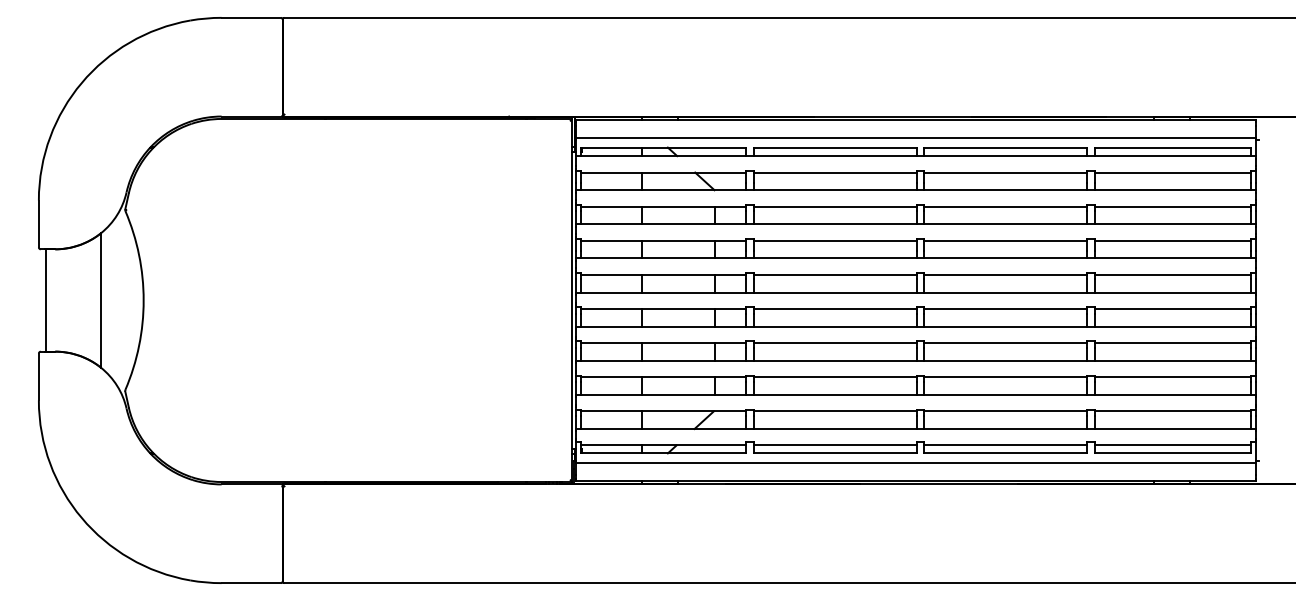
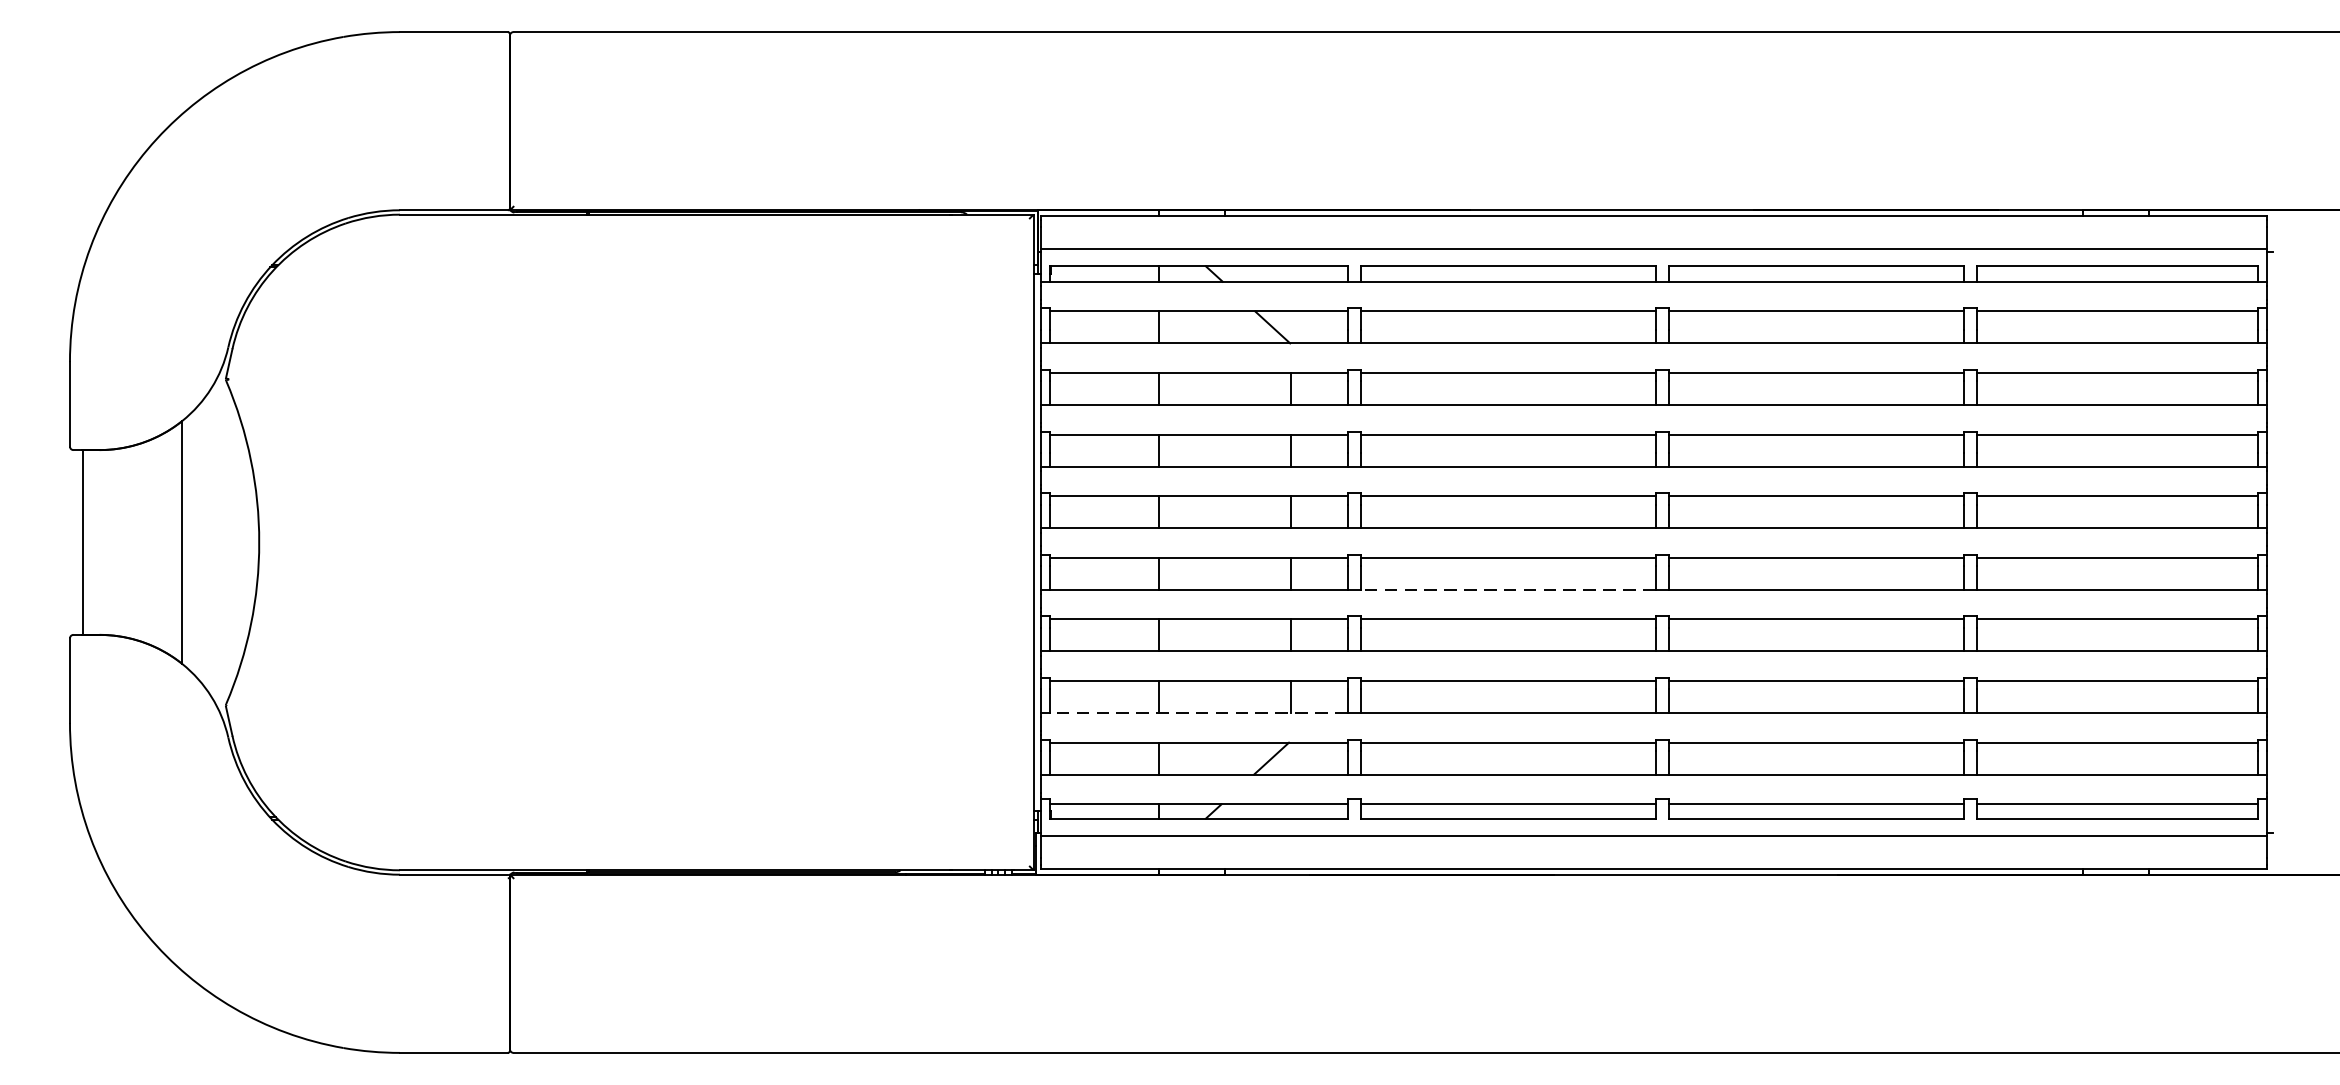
line: (835, 326) -> (1508, 589), solid -> dashed
line: (663, 394) -> (1197, 712), solid -> dashed

